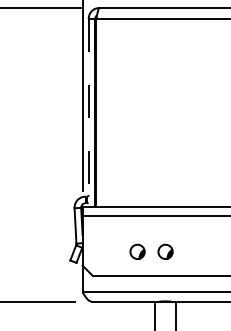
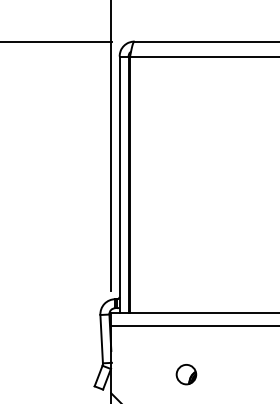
line: (88, 113) -> (119, 185), dashed -> solid
part: (165, 251) -> (224, 374), removed

